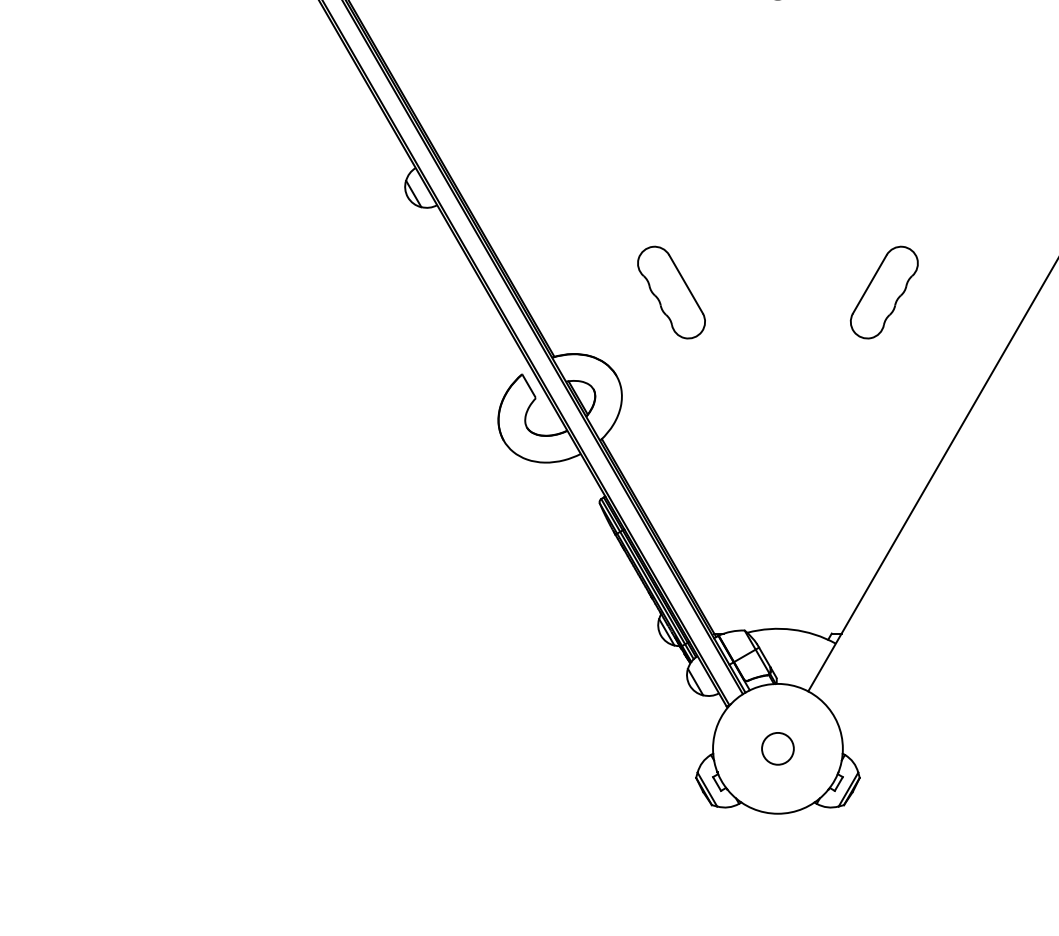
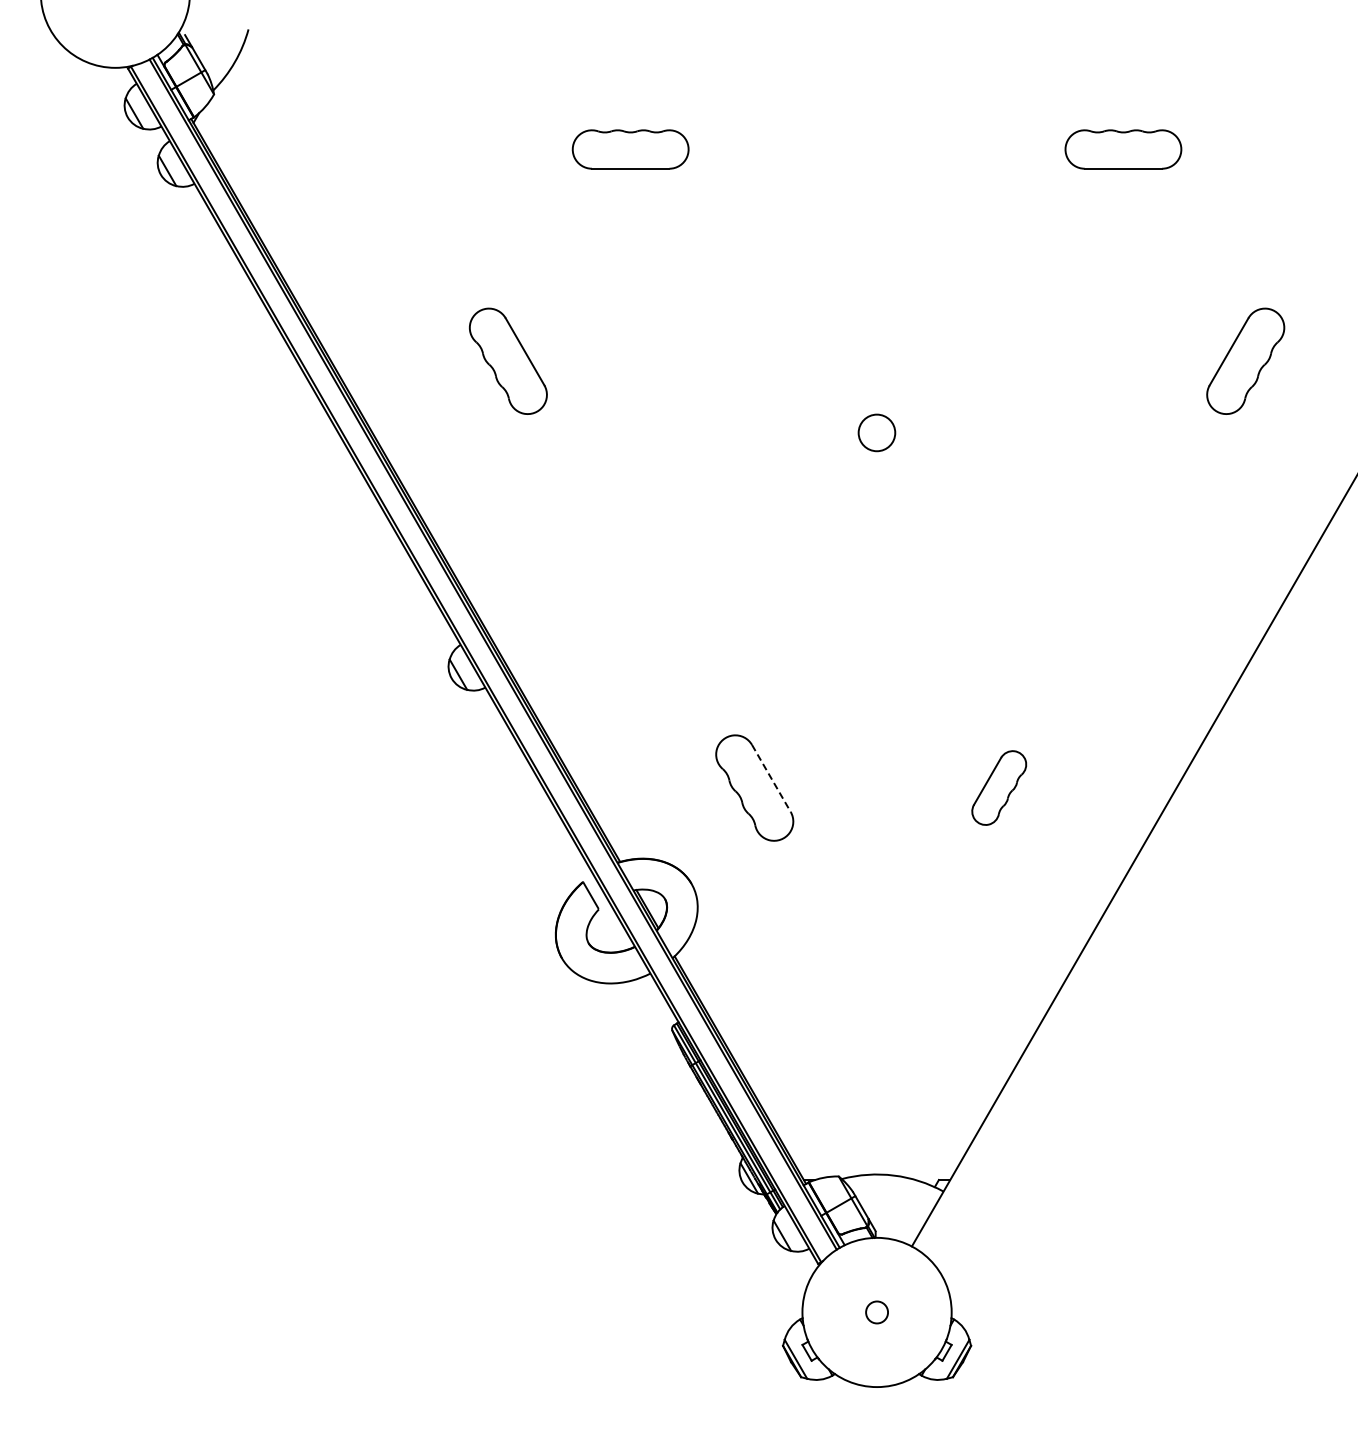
line: (686, 284) -> (771, 778), solid -> dashed
part: (883, 292) -> (998, 787), size x0.7
circle: (777, 748) -> (876, 1312), size x0.6

